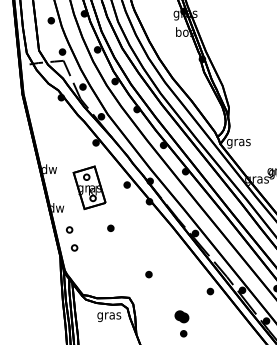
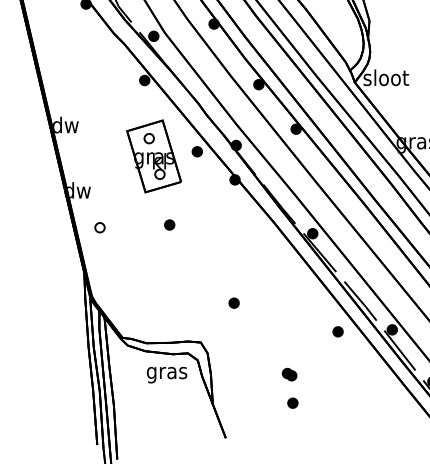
text: (238, 142) -> (385, 79), gras -> sloot
part: (89, 187) -> (153, 155), moved
part: (74, 247) -> (108, 257), removed
part: (181, 316) -> (289, 374), size x0.62

